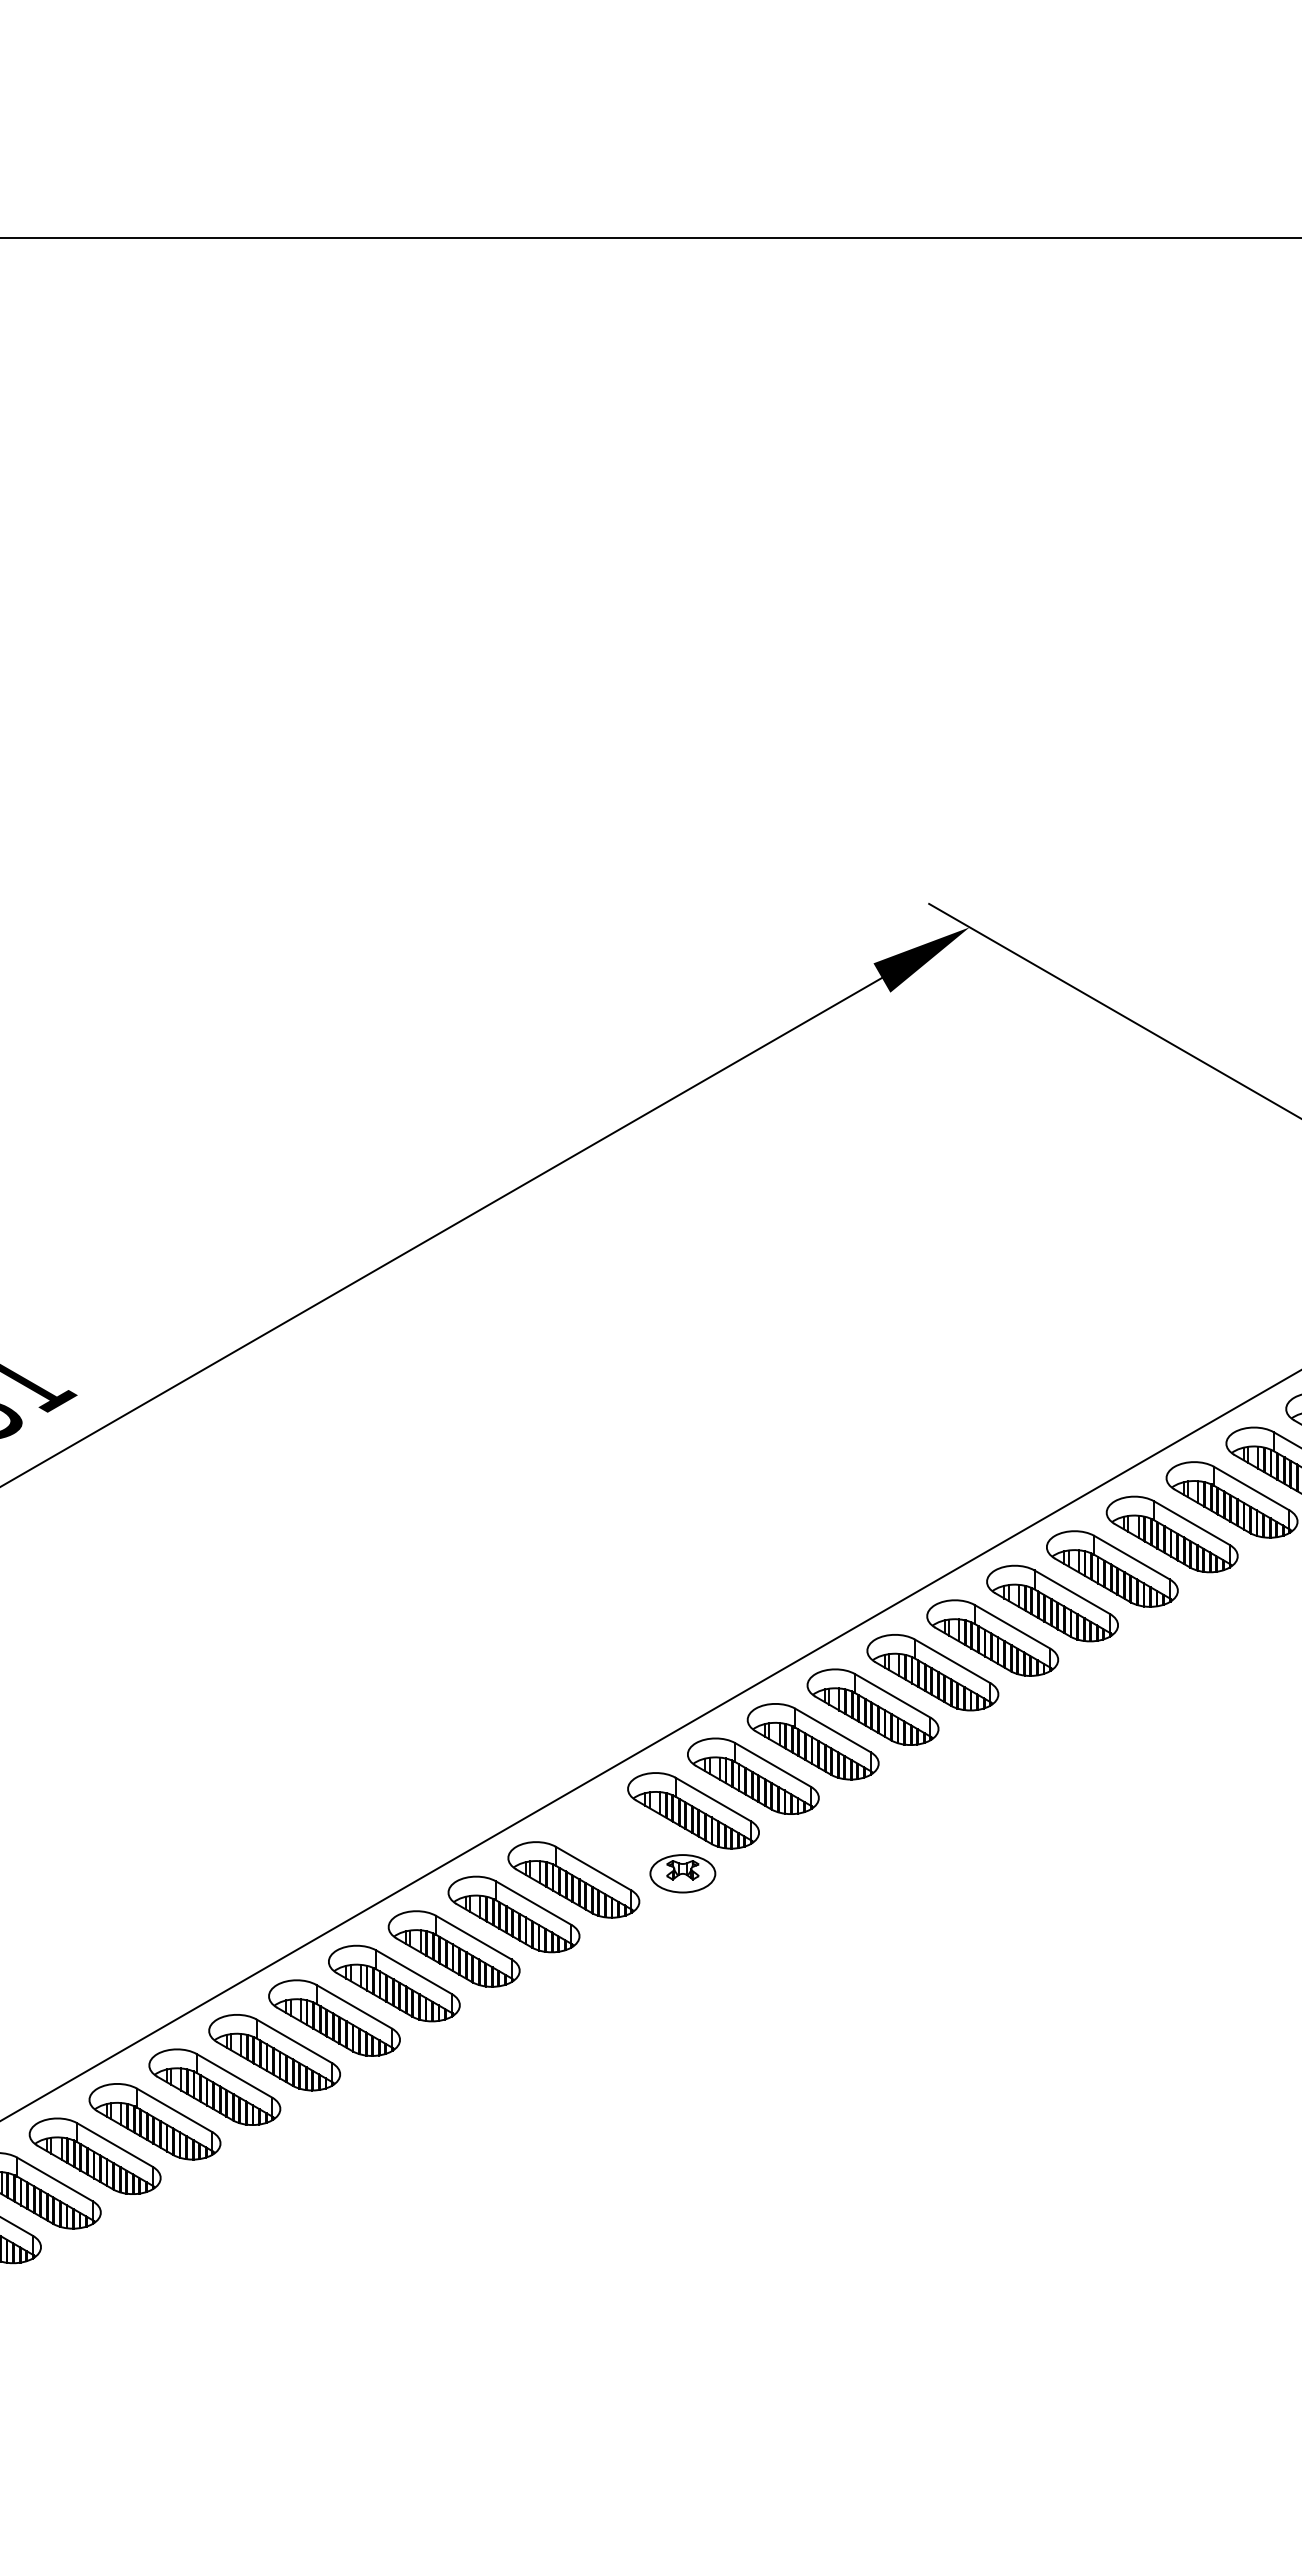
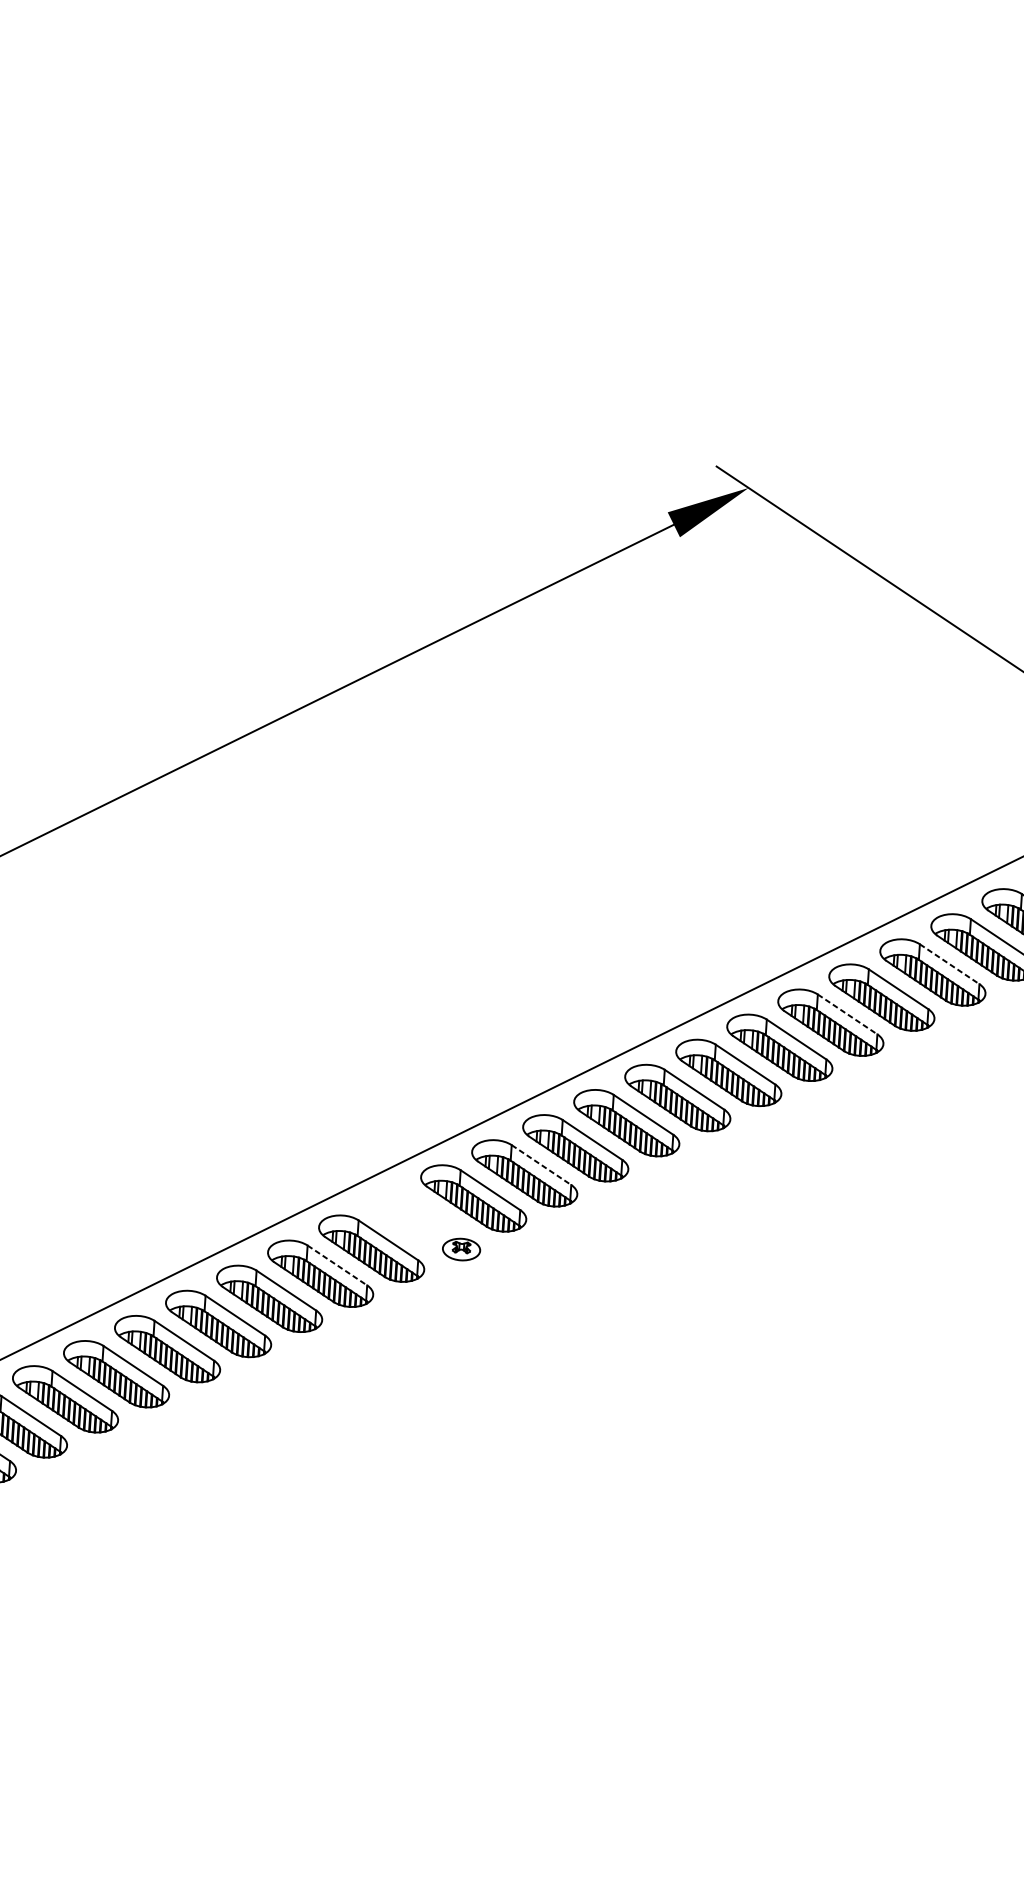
line: (1251, 1488) -> (949, 964), solid -> dashed
line: (1132, 1557) -> (847, 1014), solid -> dashed
line: (773, 1764) -> (541, 1164), solid -> dashed
part: (682, 1873) -> (461, 1249), size x0.7
line: (533, 1903) -> (337, 1265), solid -> dashed

